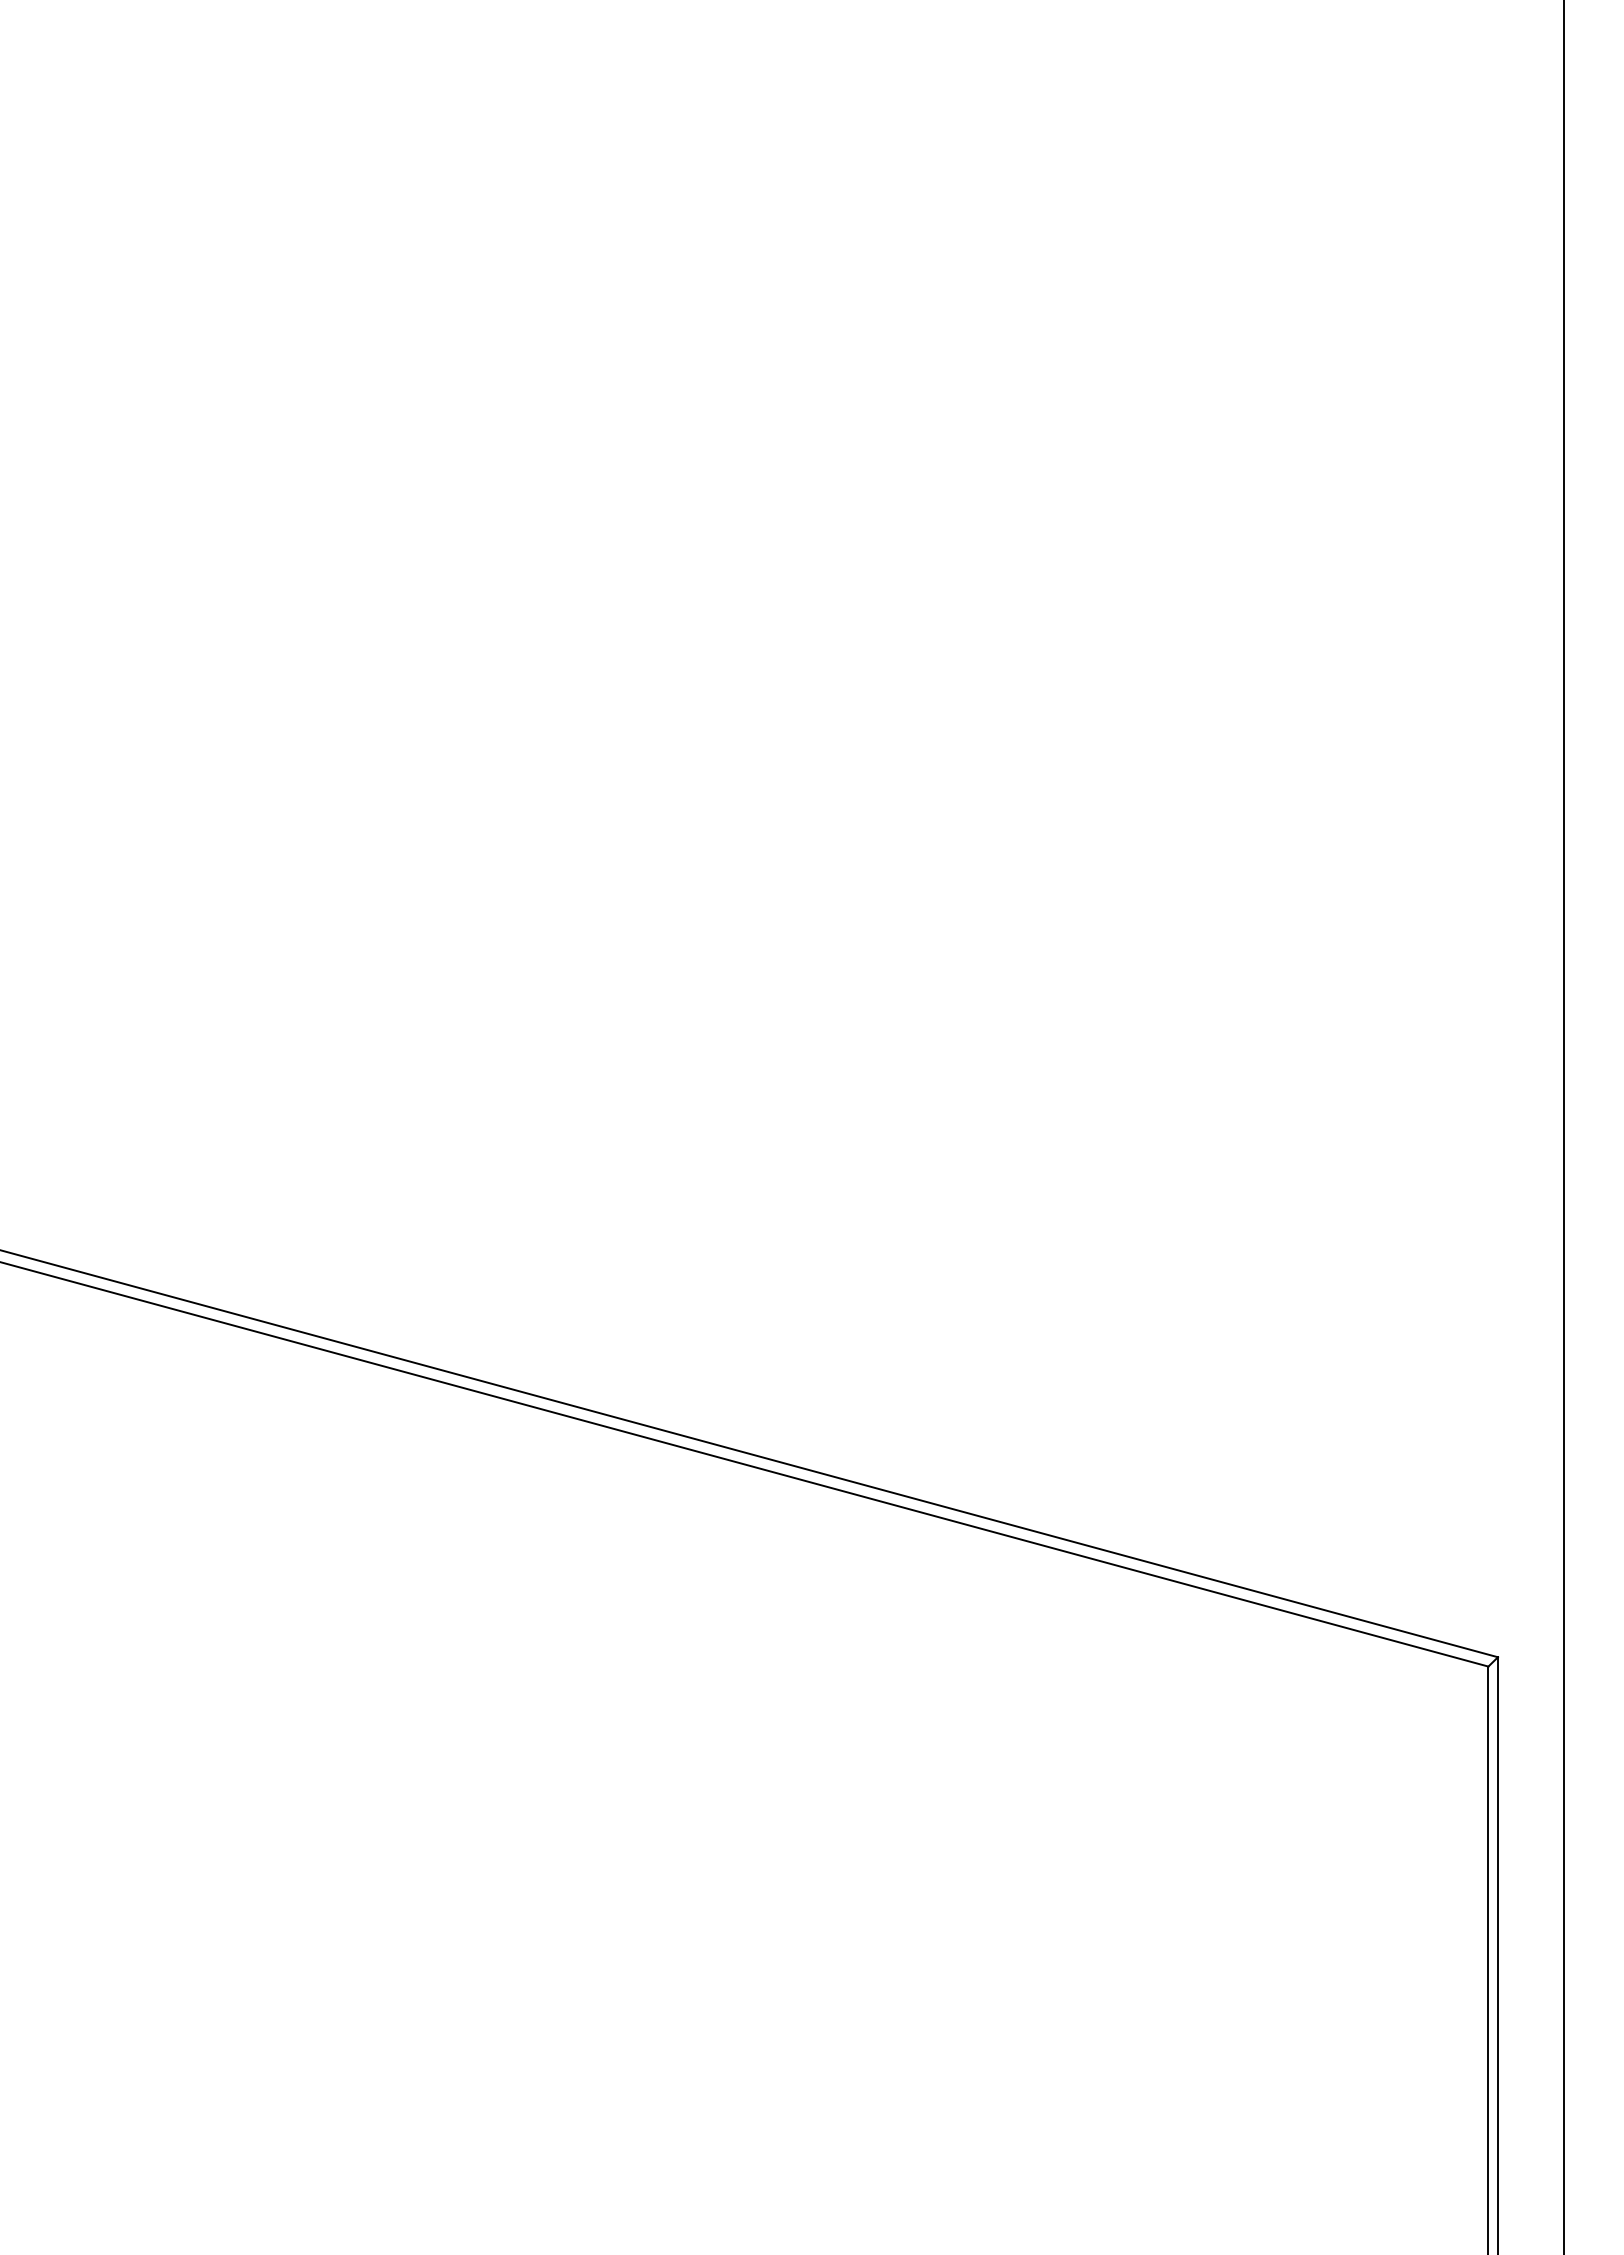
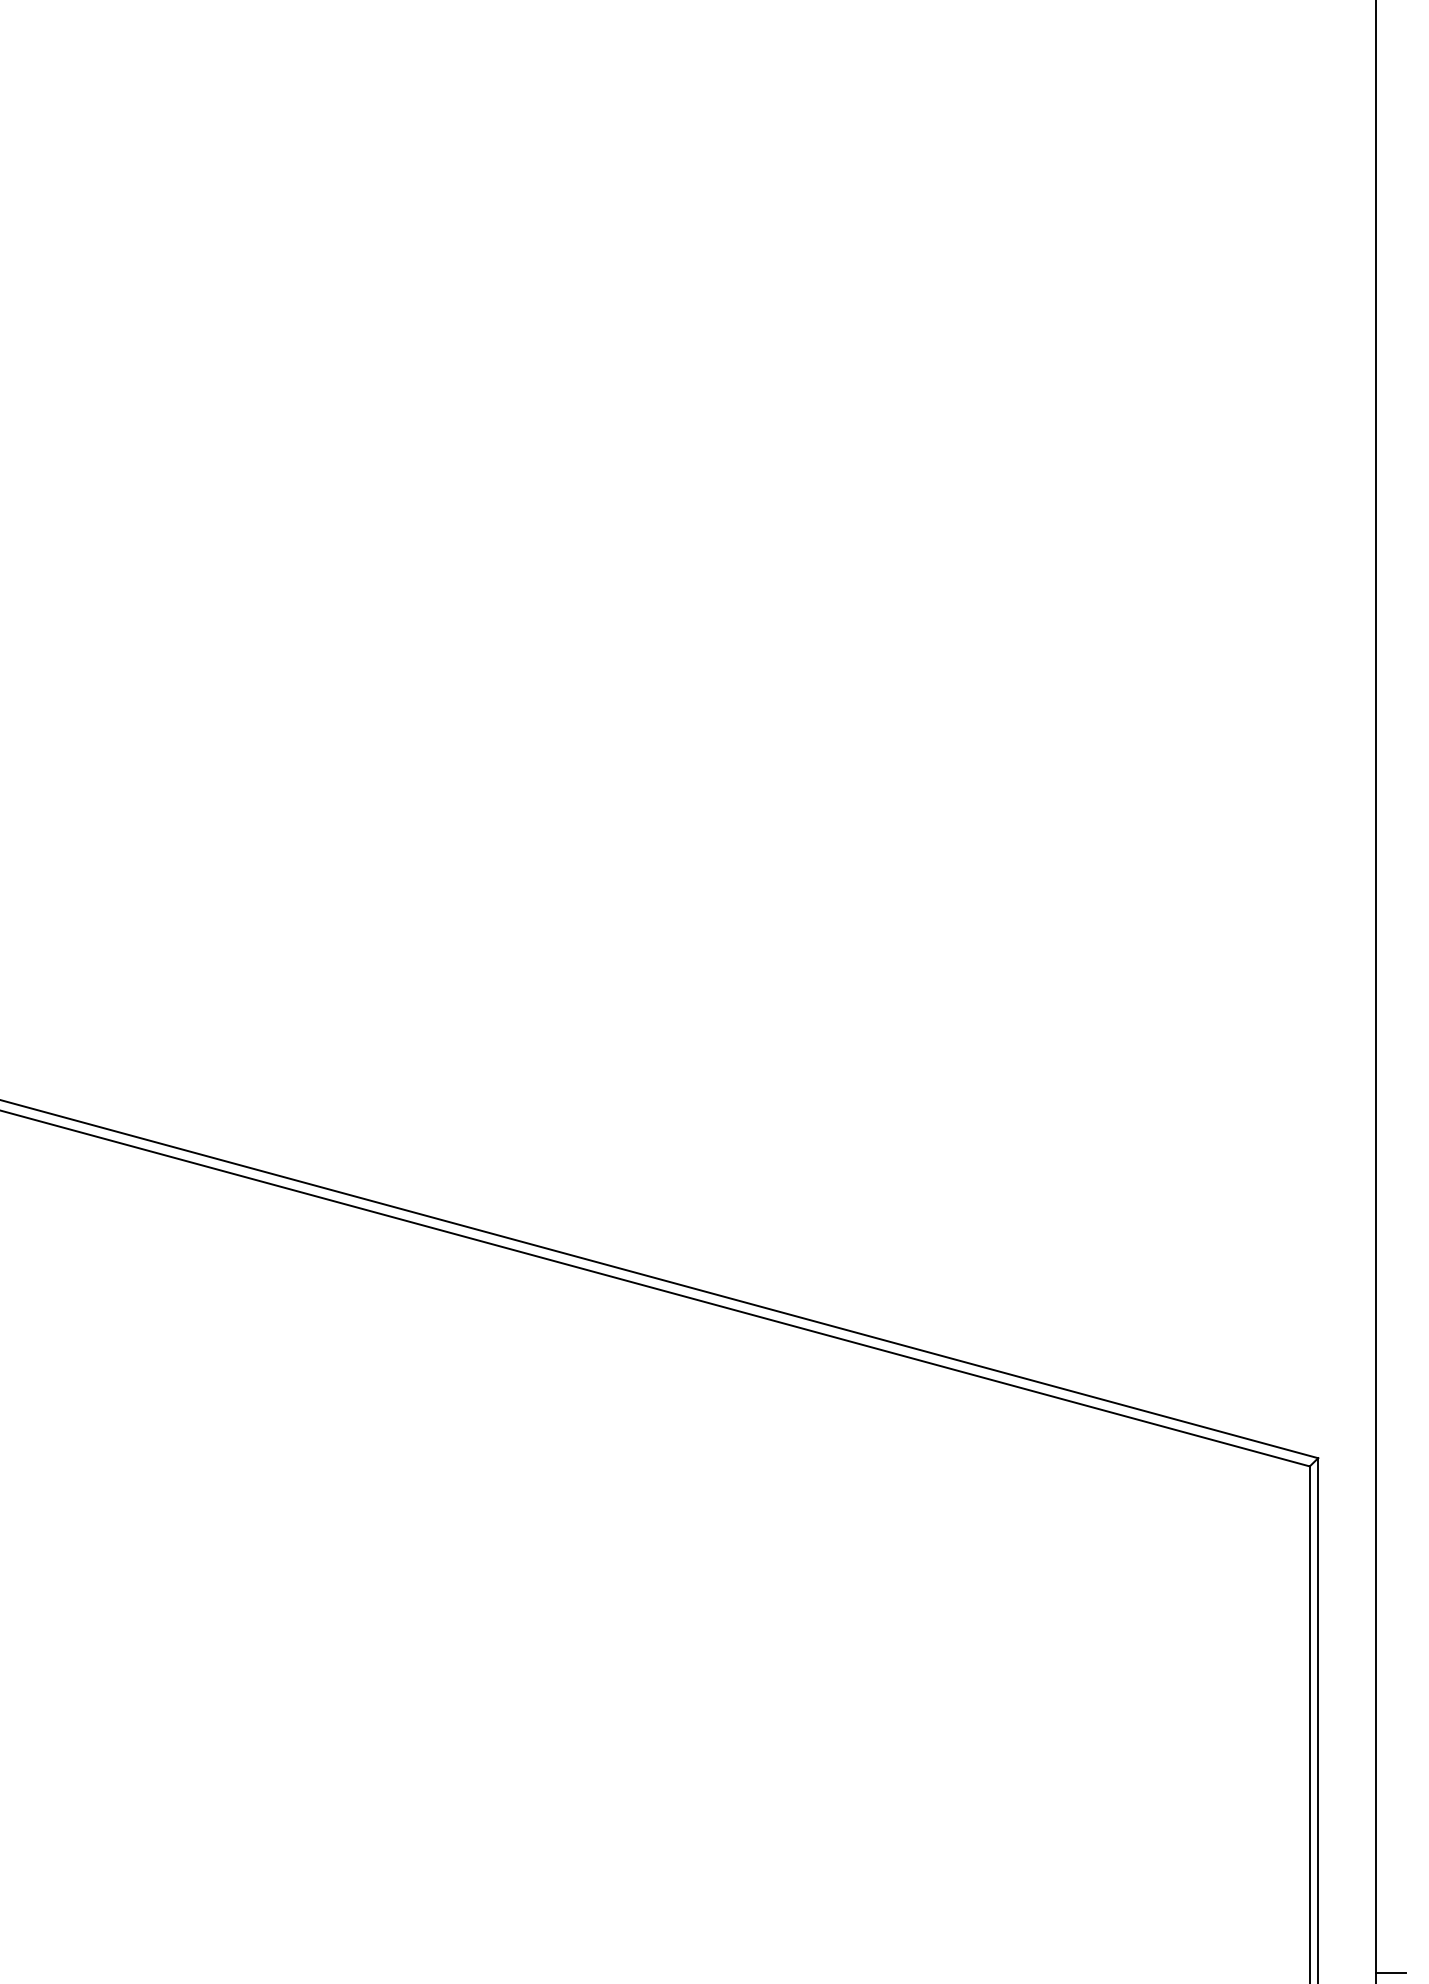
line: (1581, 2241) -> (1391, 1972), added

